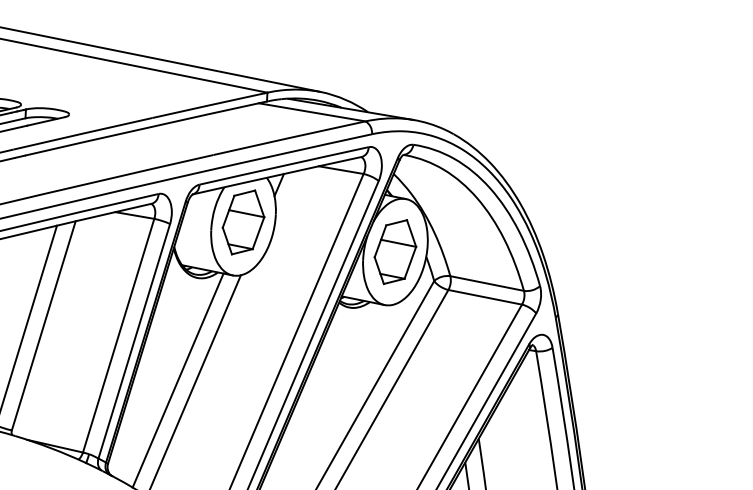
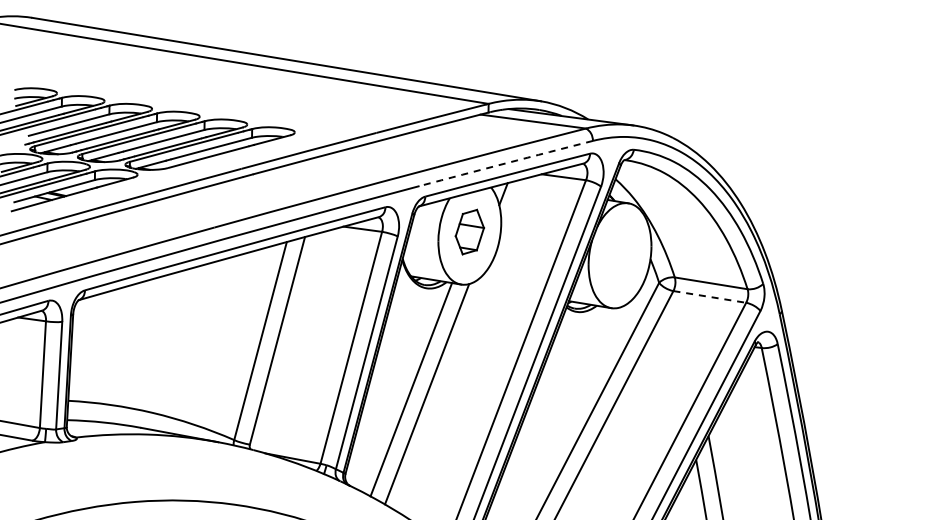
arc: (283, 153) -> (506, 163), solid -> dashed
part: (243, 221) -> (469, 231), size x0.7
part: (394, 251) -> (619, 255), removed
line: (484, 296) -> (709, 296), solid -> dashed

